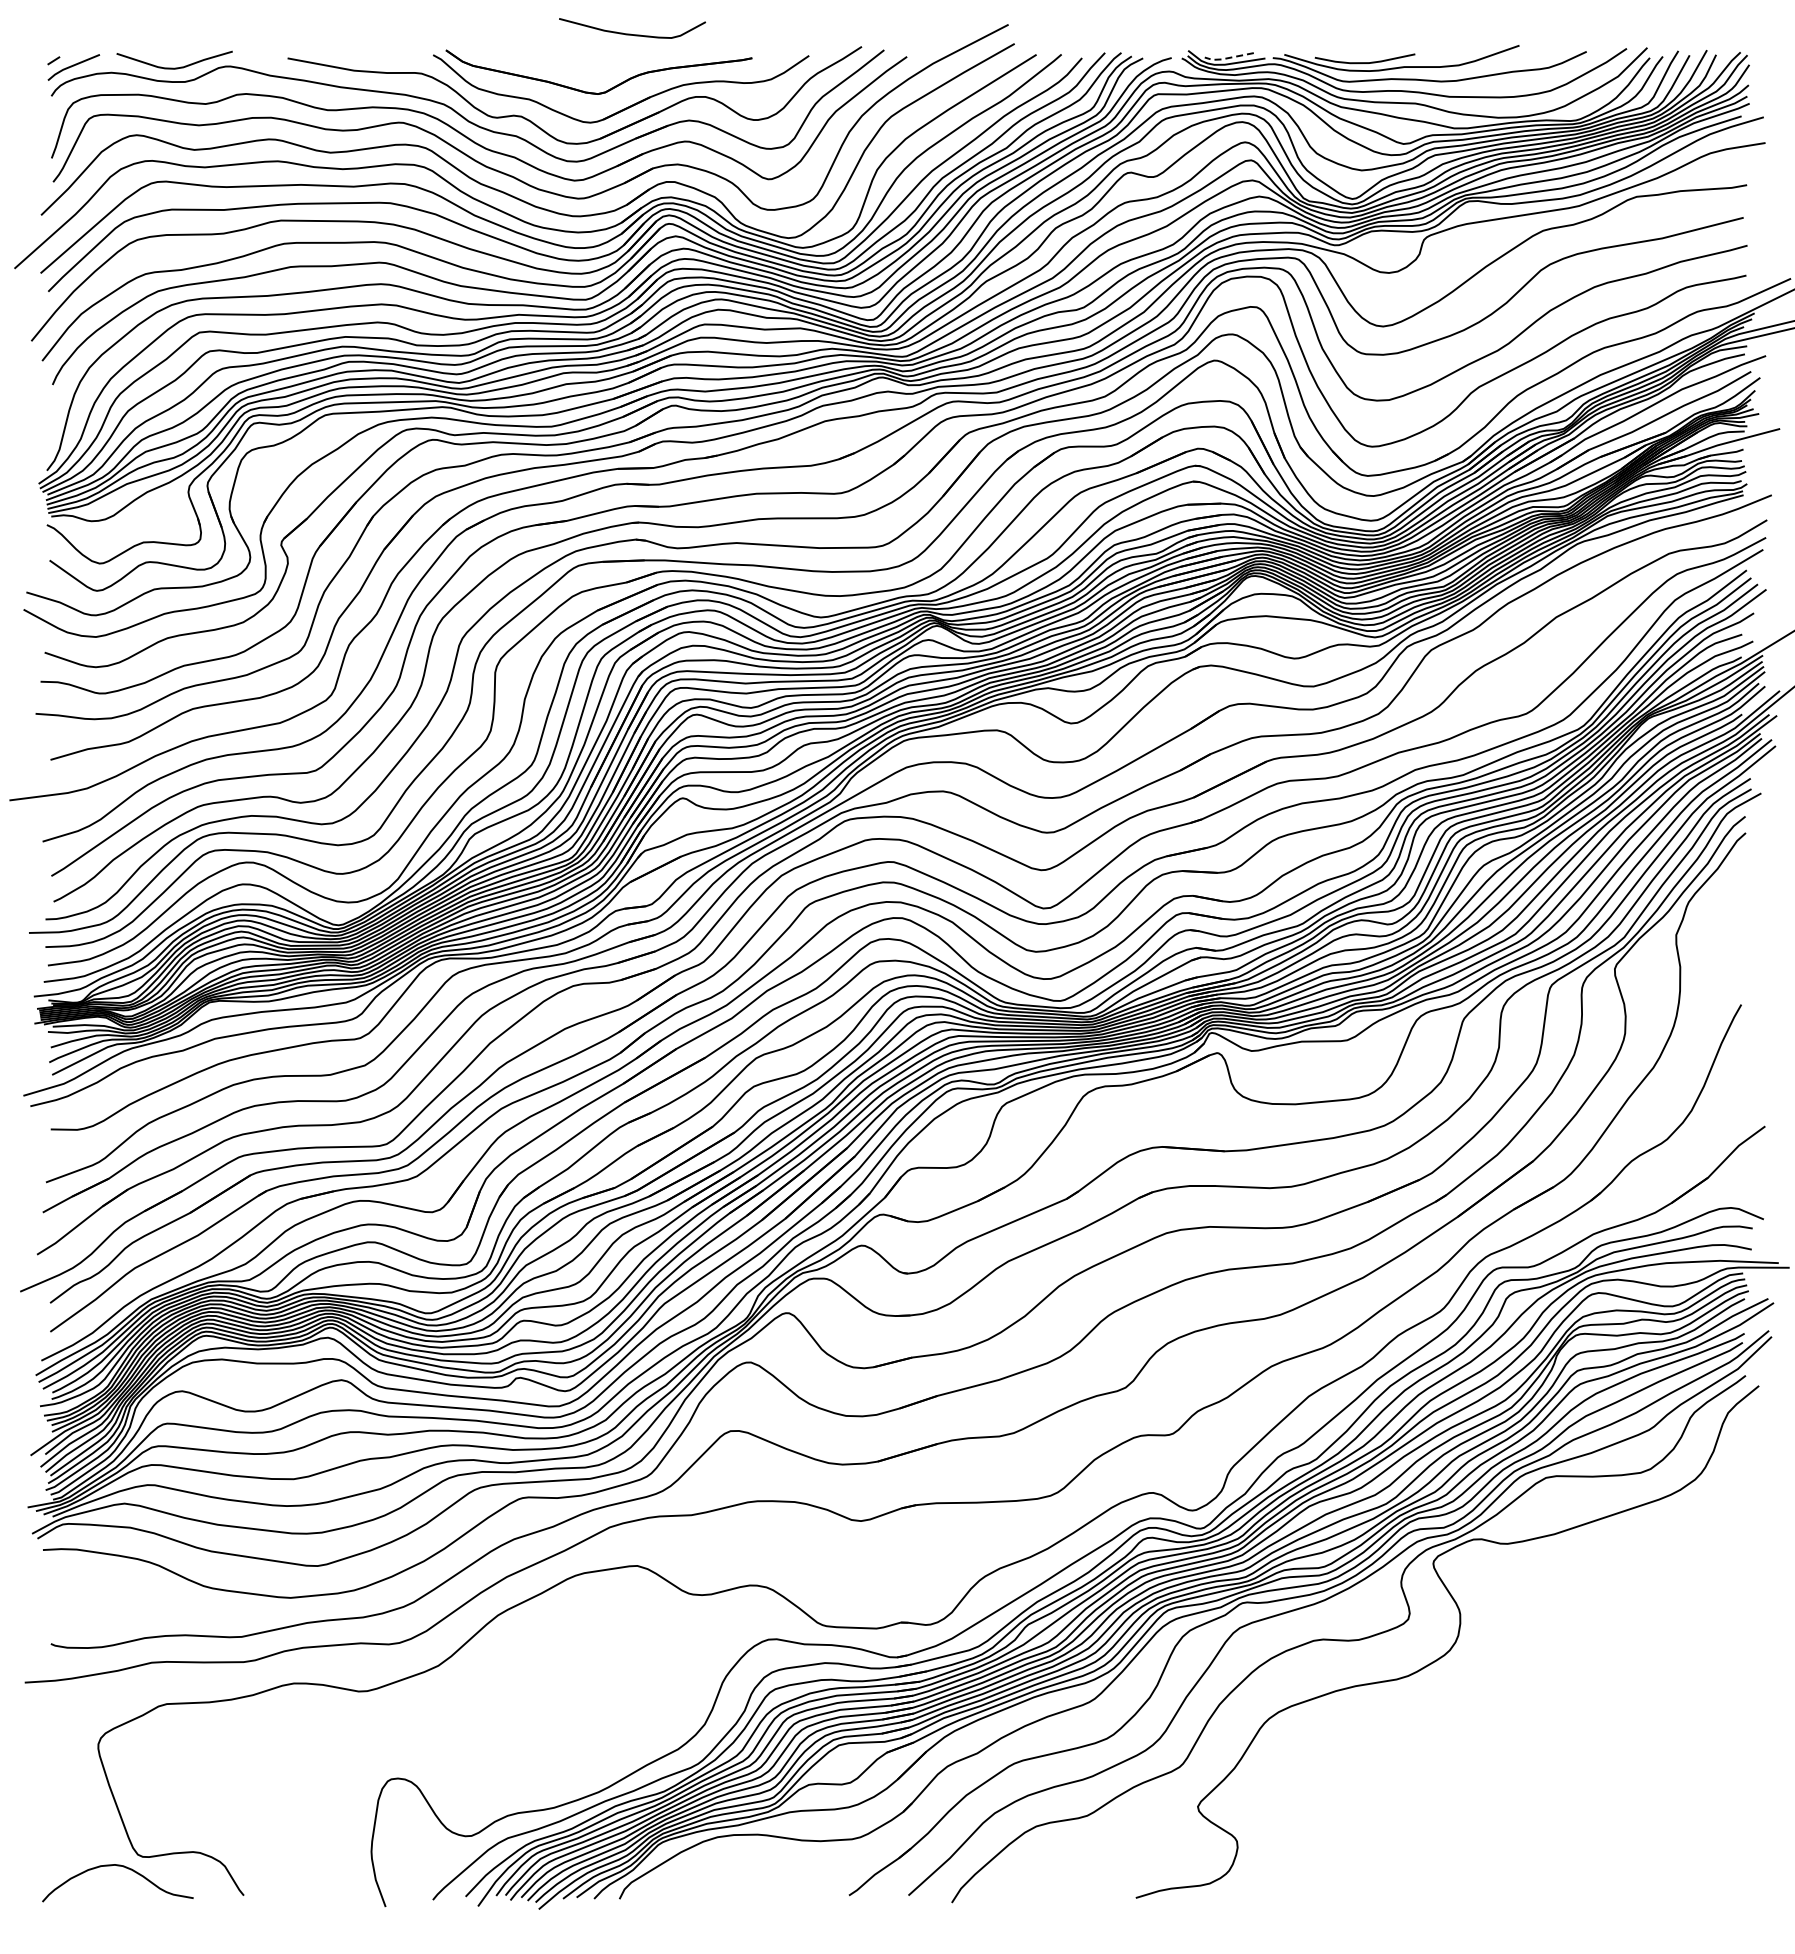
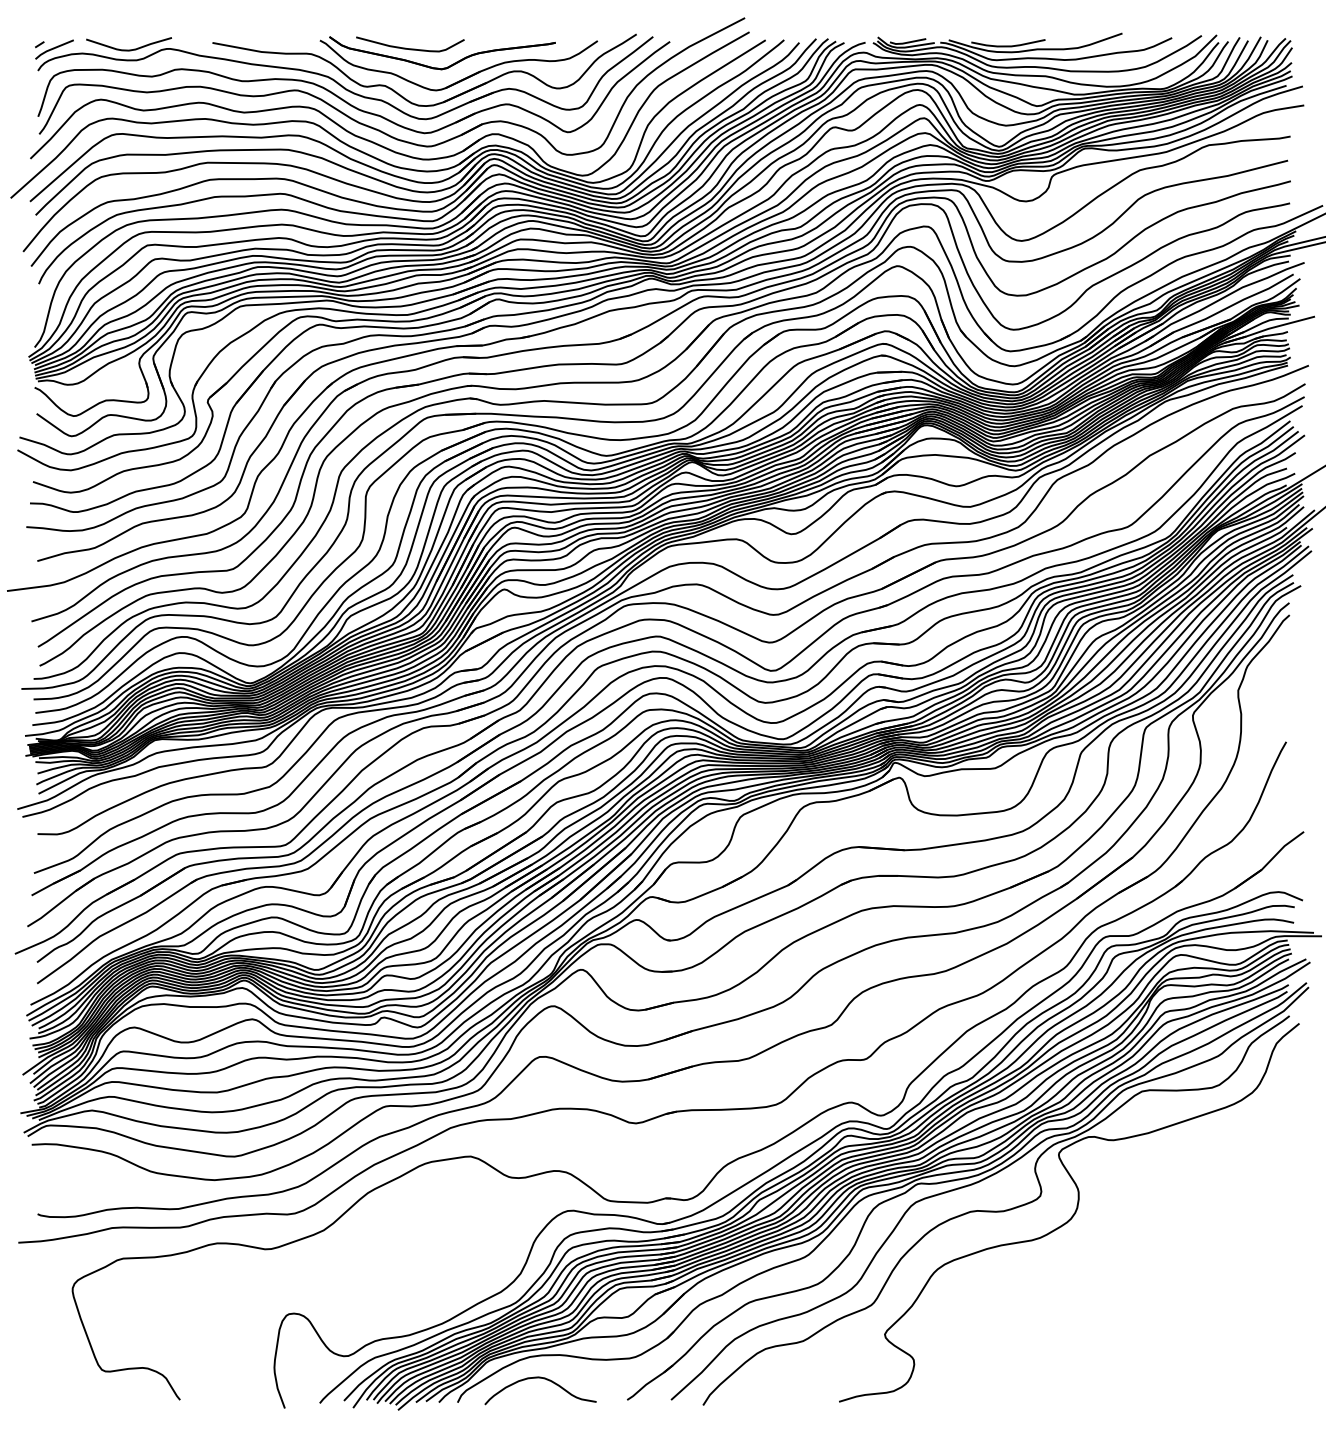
curve: (630, 33) -> (408, 48), moved
line: (1227, 58) -> (906, 43), dashed -> solid
curve: (117, 1866) -> (540, 1378), moved

